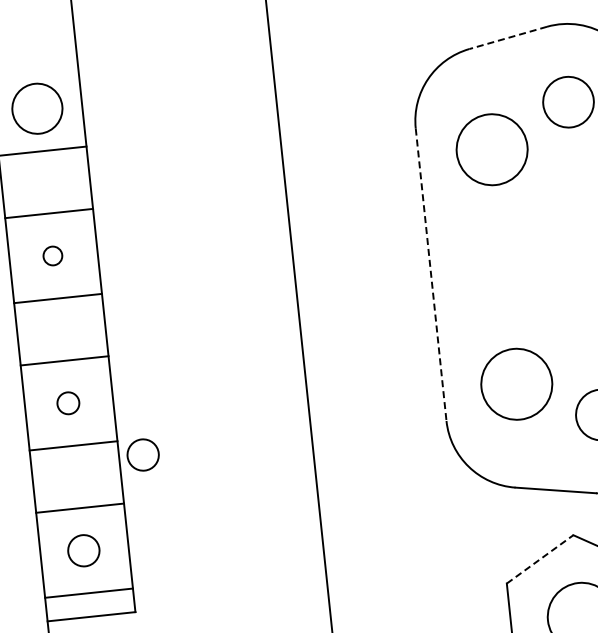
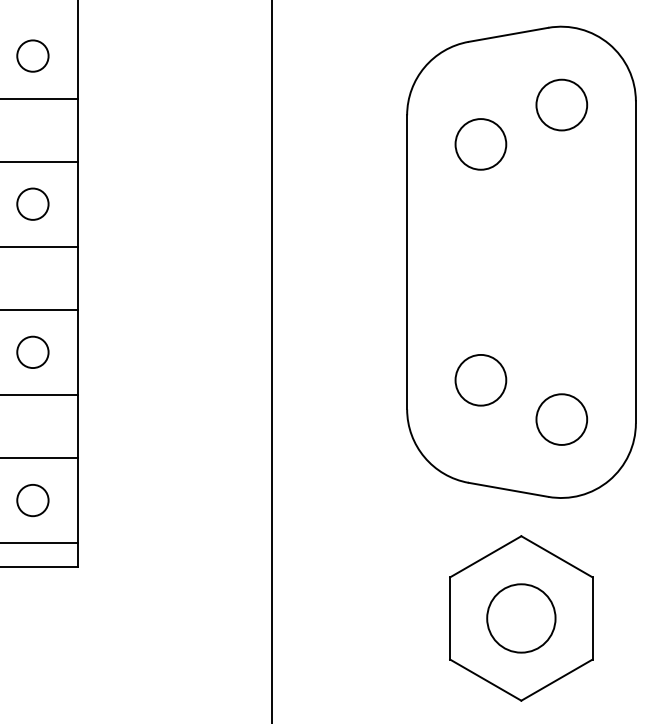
line: (508, 37) -> (508, 34), dashed -> solid
circle: (36, 108) -> (32, 55), size x0.62
circle: (491, 149) -> (480, 144), size x0.71
circle: (52, 255) -> (32, 203), size x1.67
line: (431, 274) -> (407, 262), dashed -> solid
circle: (516, 384) -> (480, 380), size x0.71
circle: (67, 402) -> (32, 351), size x1.43
circle: (142, 455) -> (101, 411), removed
line: (540, 559) -> (486, 556), dashed -> solid

